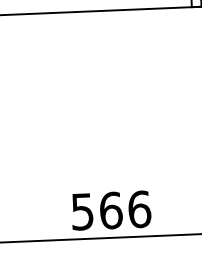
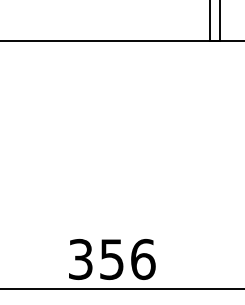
text: (96, 211) -> (96, 259), 566 -> 356

